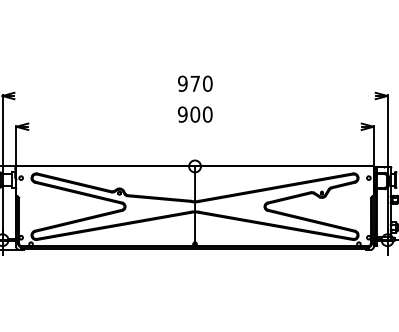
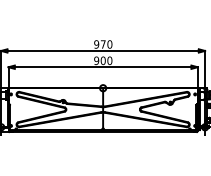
line: (193, 95) -> (102, 50), added
line: (193, 127) -> (102, 67), added

